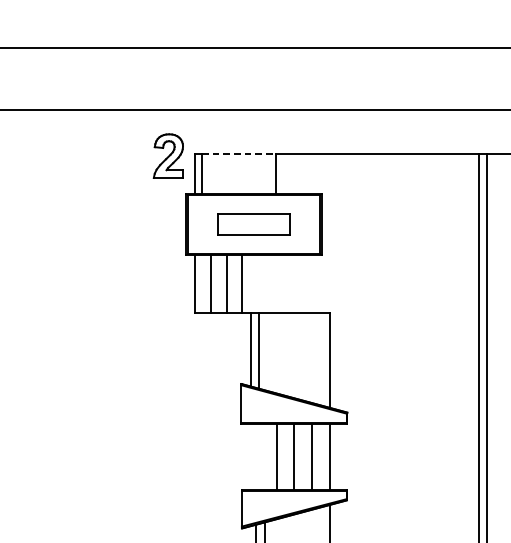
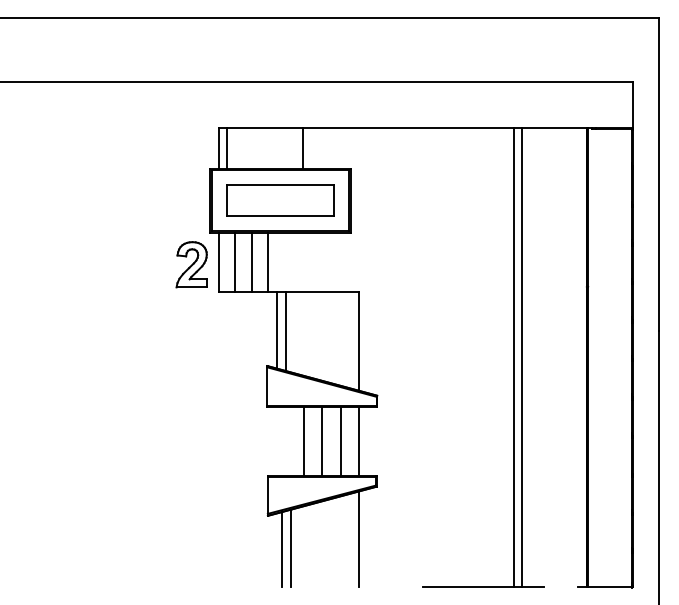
line: (239, 153) -> (265, 127), dashed -> solid
part: (168, 155) -> (191, 264), moved
part: (254, 224) -> (280, 200), size x1.43

